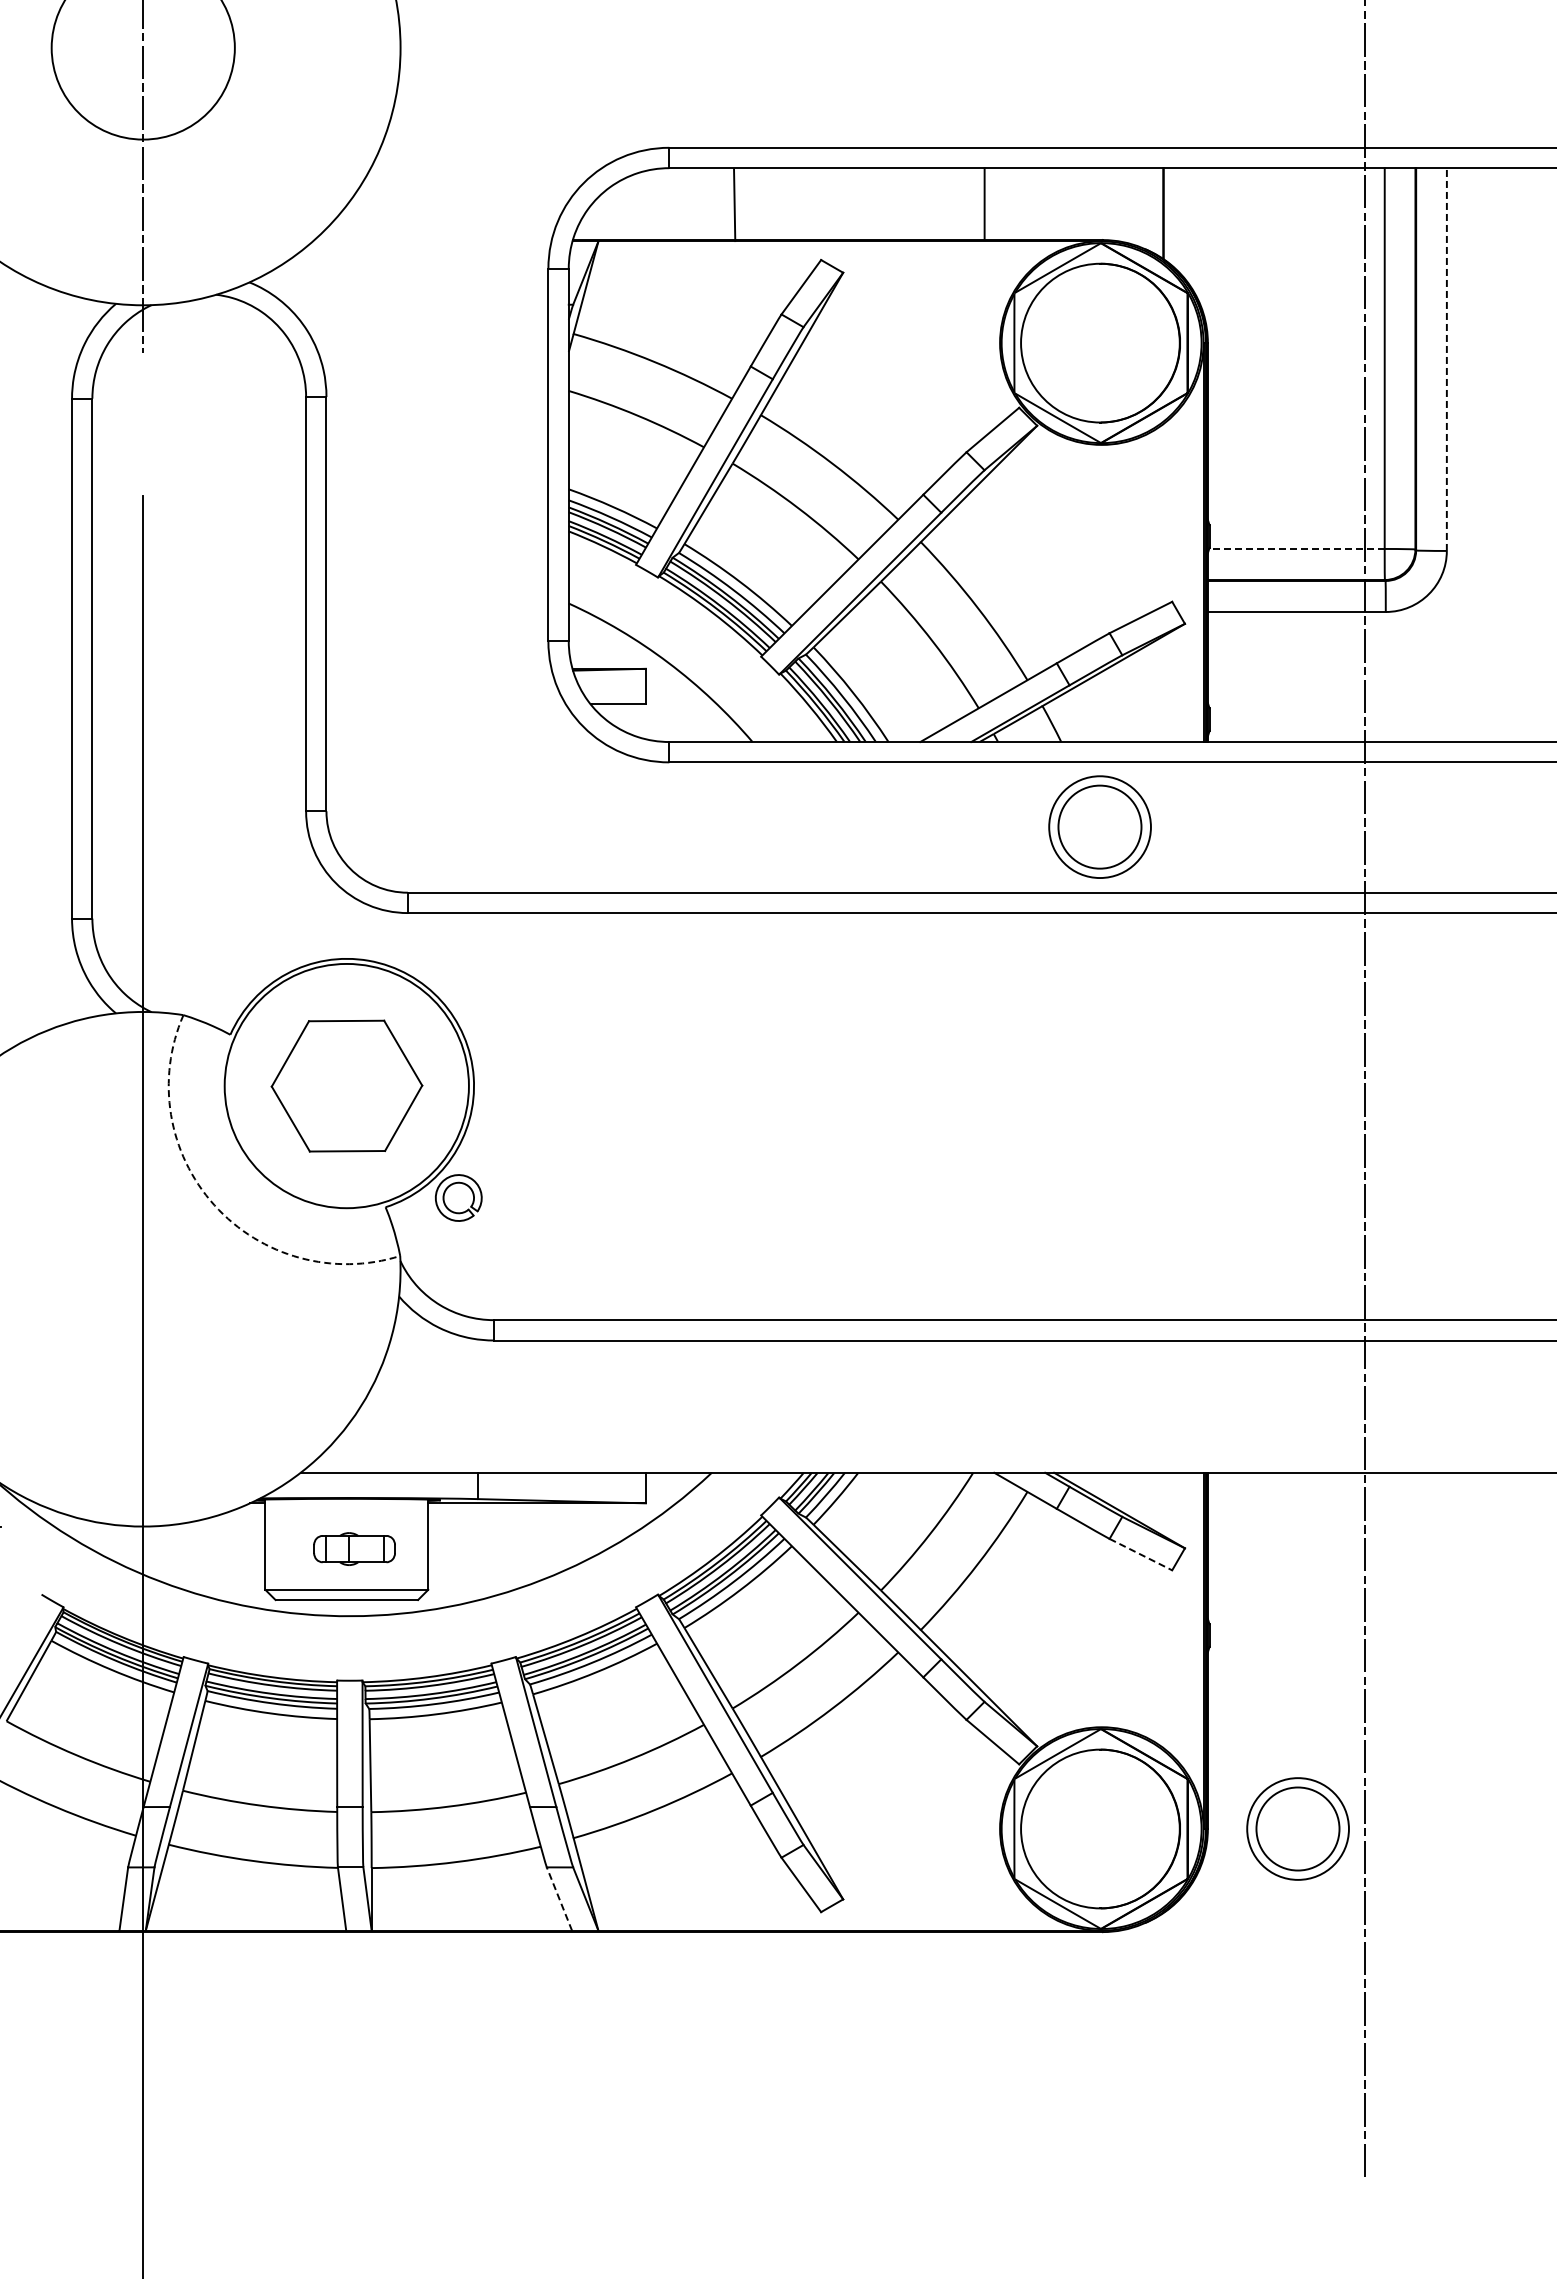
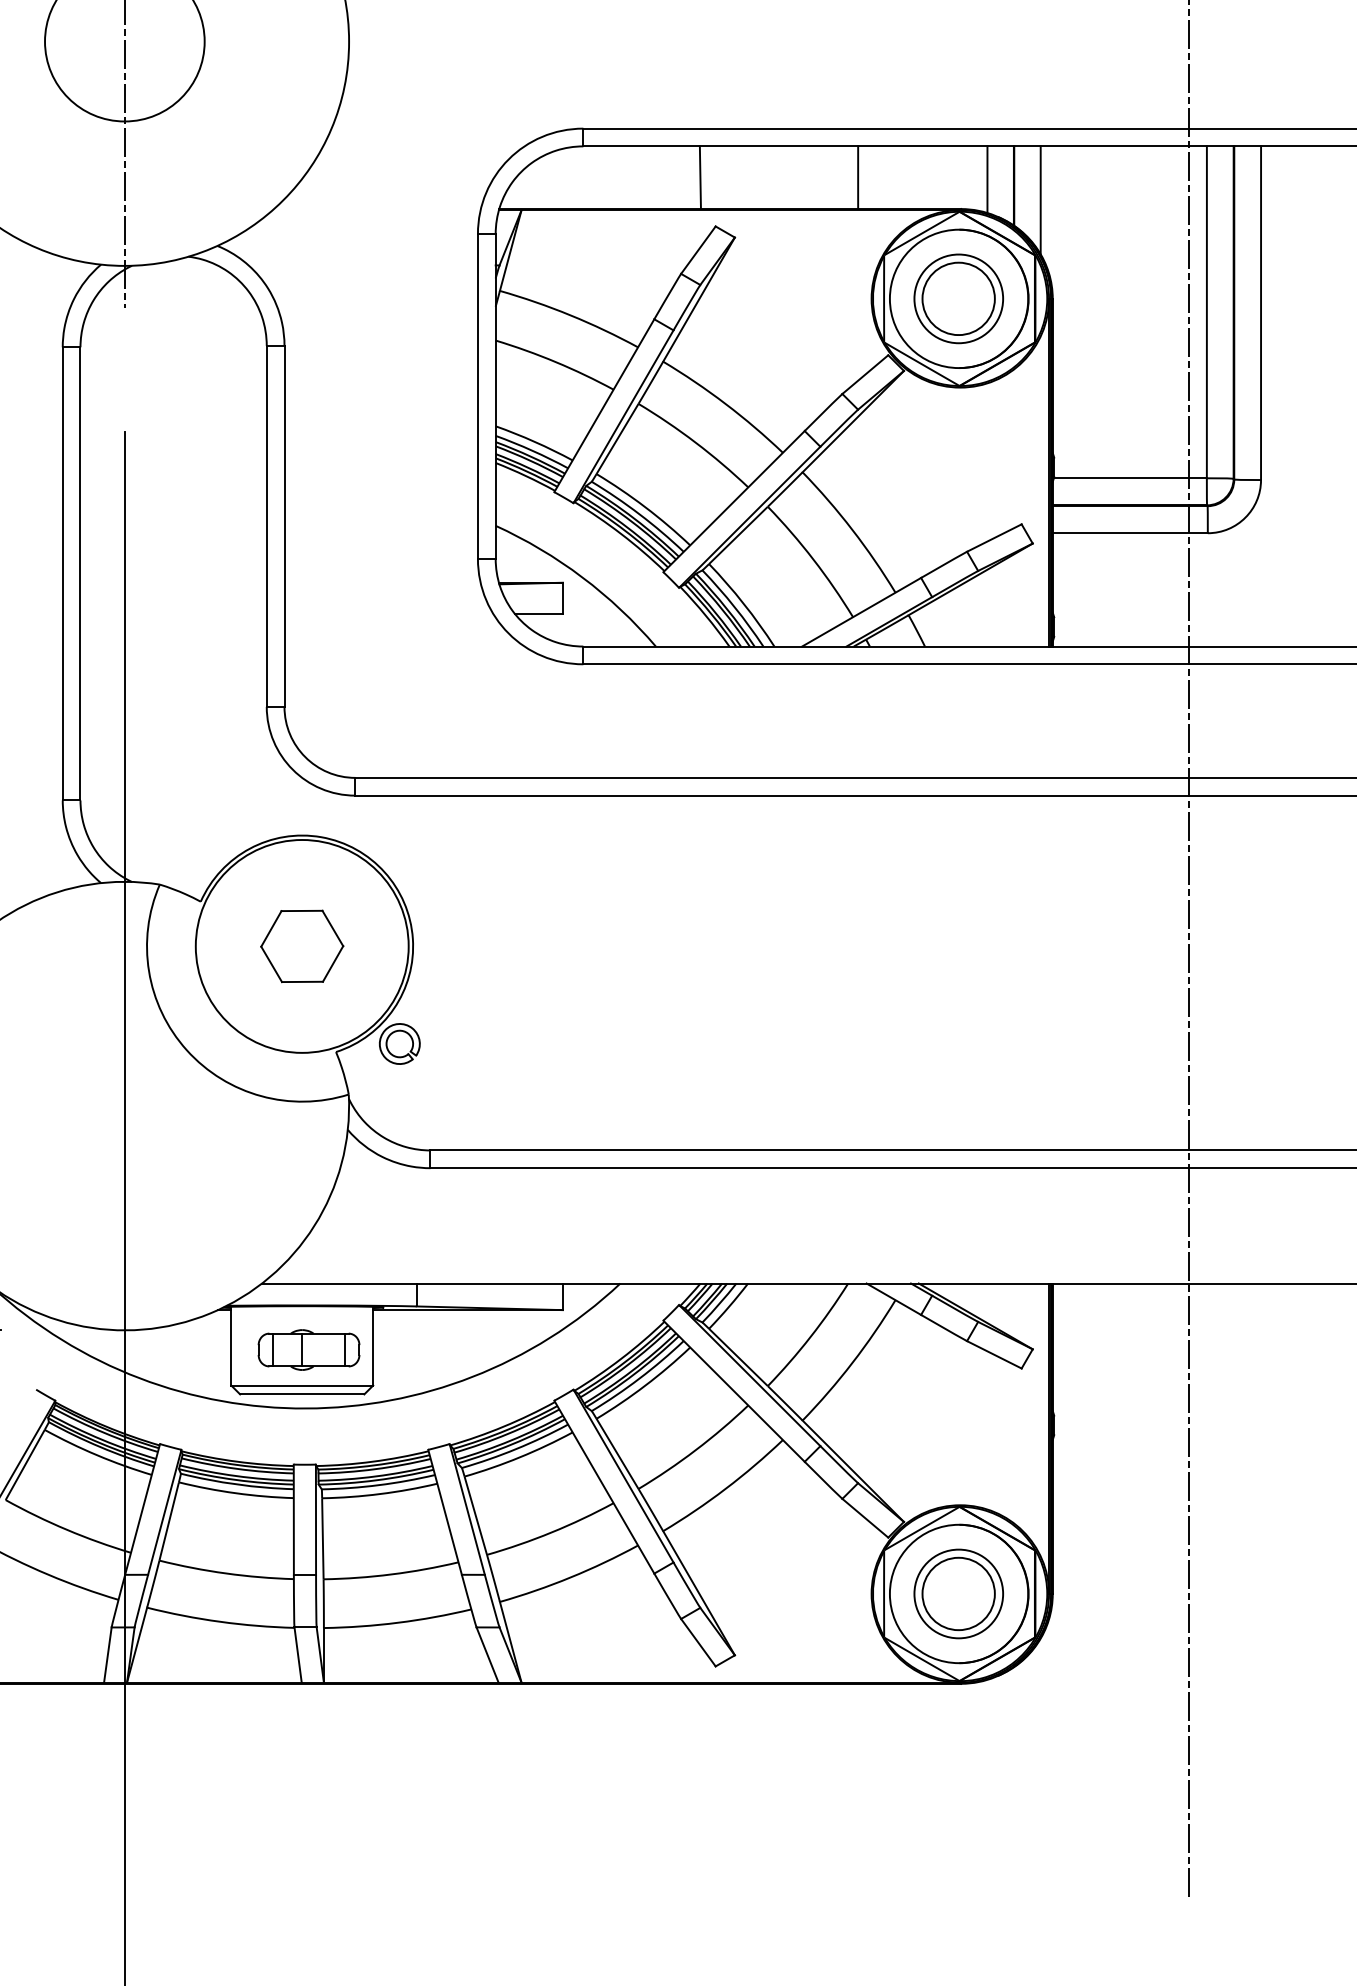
line: (734, 205) -> (700, 178), moved
line: (1132, 206) -> (987, 179), added
line: (1194, 229) -> (1041, 199), added
line: (1446, 359) -> (1260, 313), dashed -> solid
line: (1296, 548) -> (1129, 477), dashed -> solid
part: (1099, 826) -> (958, 298), moved
part: (346, 1085) -> (301, 945), size x0.62
arc: (214, 1205) -> (186, 1050), dashed -> solid
part: (354, 1548) -> (308, 1349), size x1.43
line: (1141, 1554) -> (994, 1354), dashed -> solid
part: (1297, 1828) -> (958, 1593), moved
line: (559, 1898) -> (487, 1654), dashed -> solid

